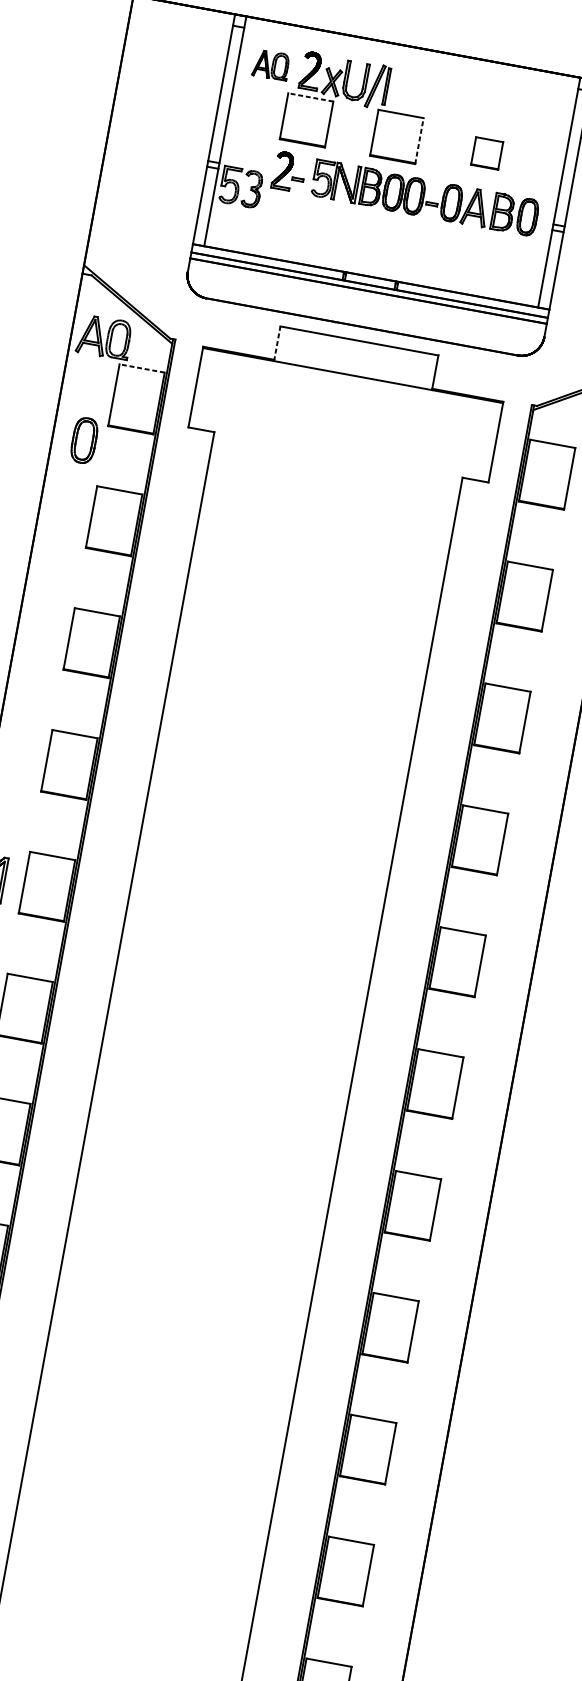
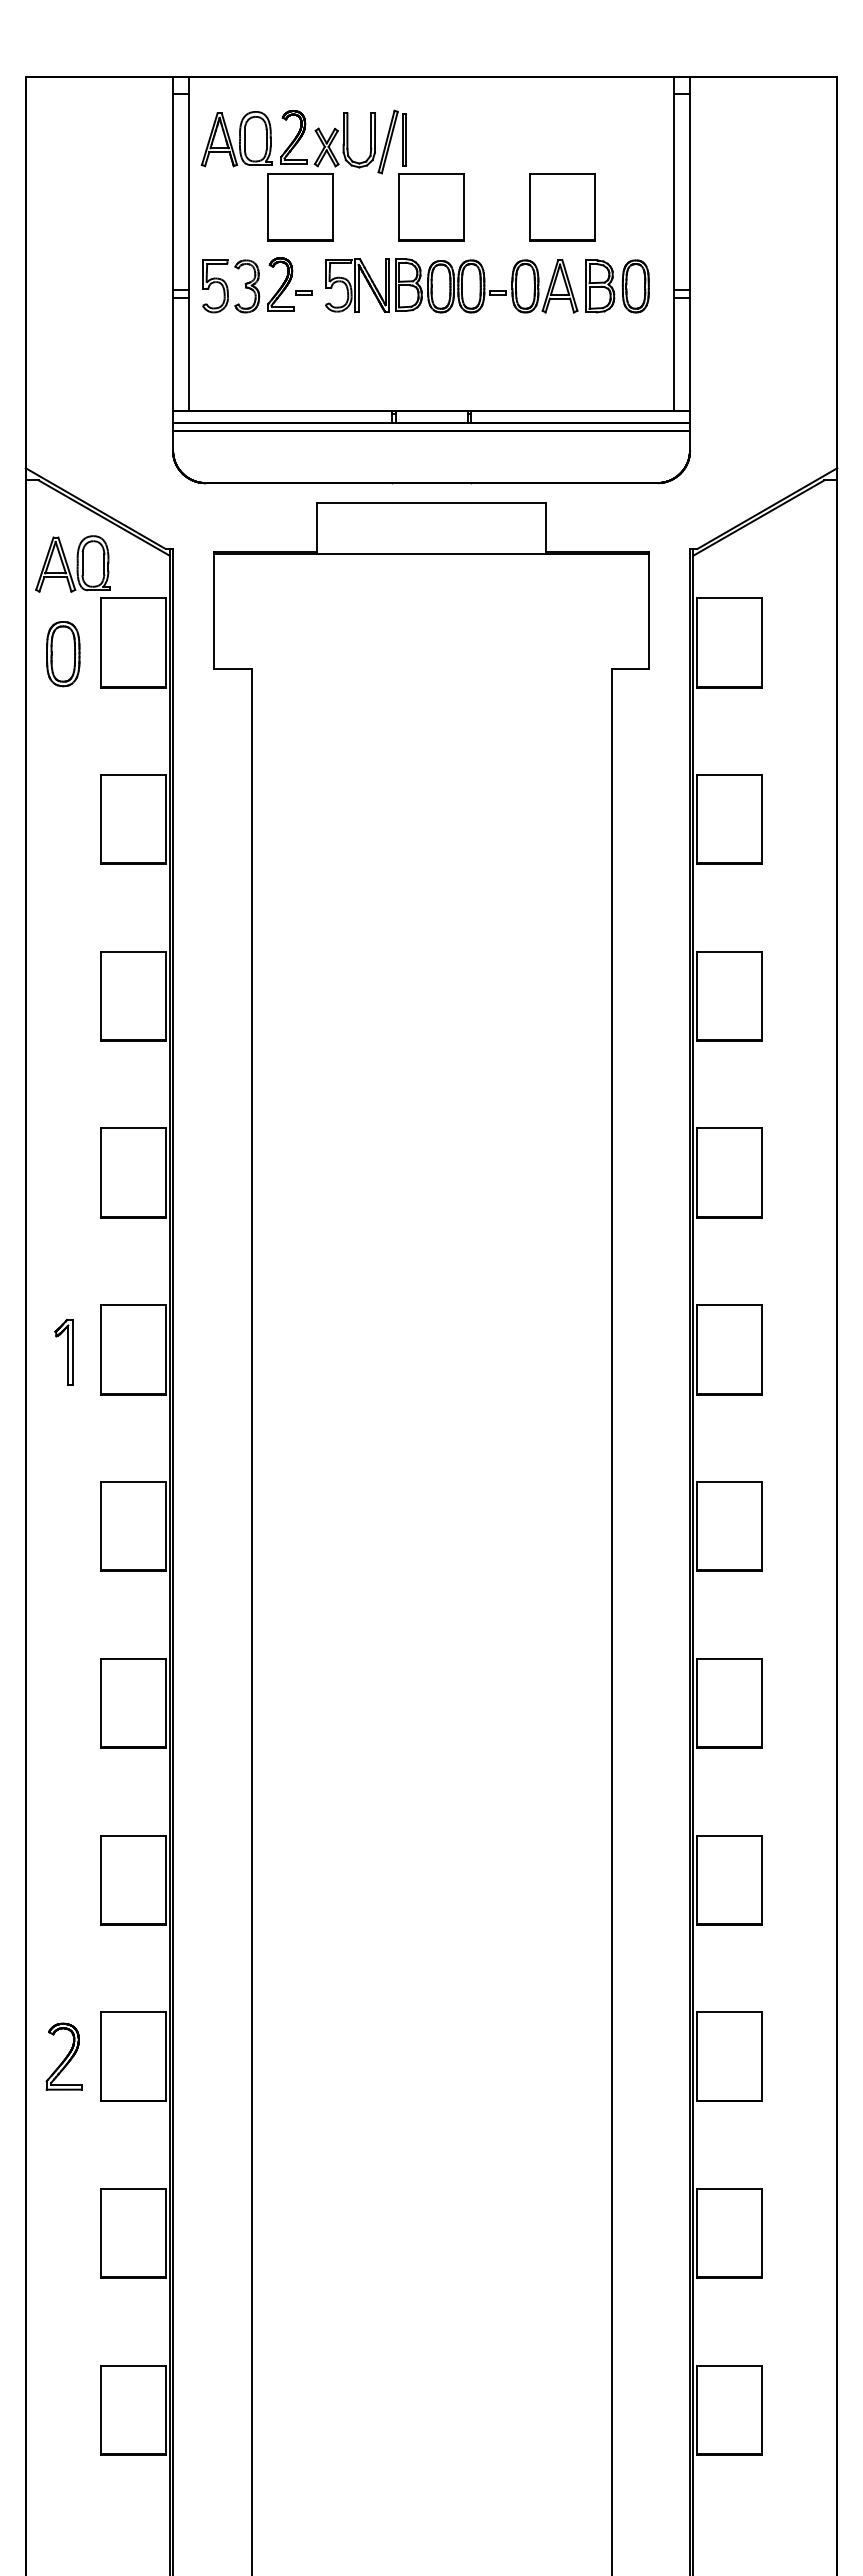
part: (271, 65) -> (236, 139), size x1.43
line: (310, 97) -> (300, 174), dashed -> solid
line: (419, 141) -> (464, 207), dashed -> solid
part: (487, 153) -> (562, 207), size x1.67
part: (241, 187) -> (231, 286), moved
line: (277, 343) -> (317, 528), dashed -> solid
line: (141, 368) -> (133, 598), dashed -> solid
part: (84, 440) -> (63, 654), moved

